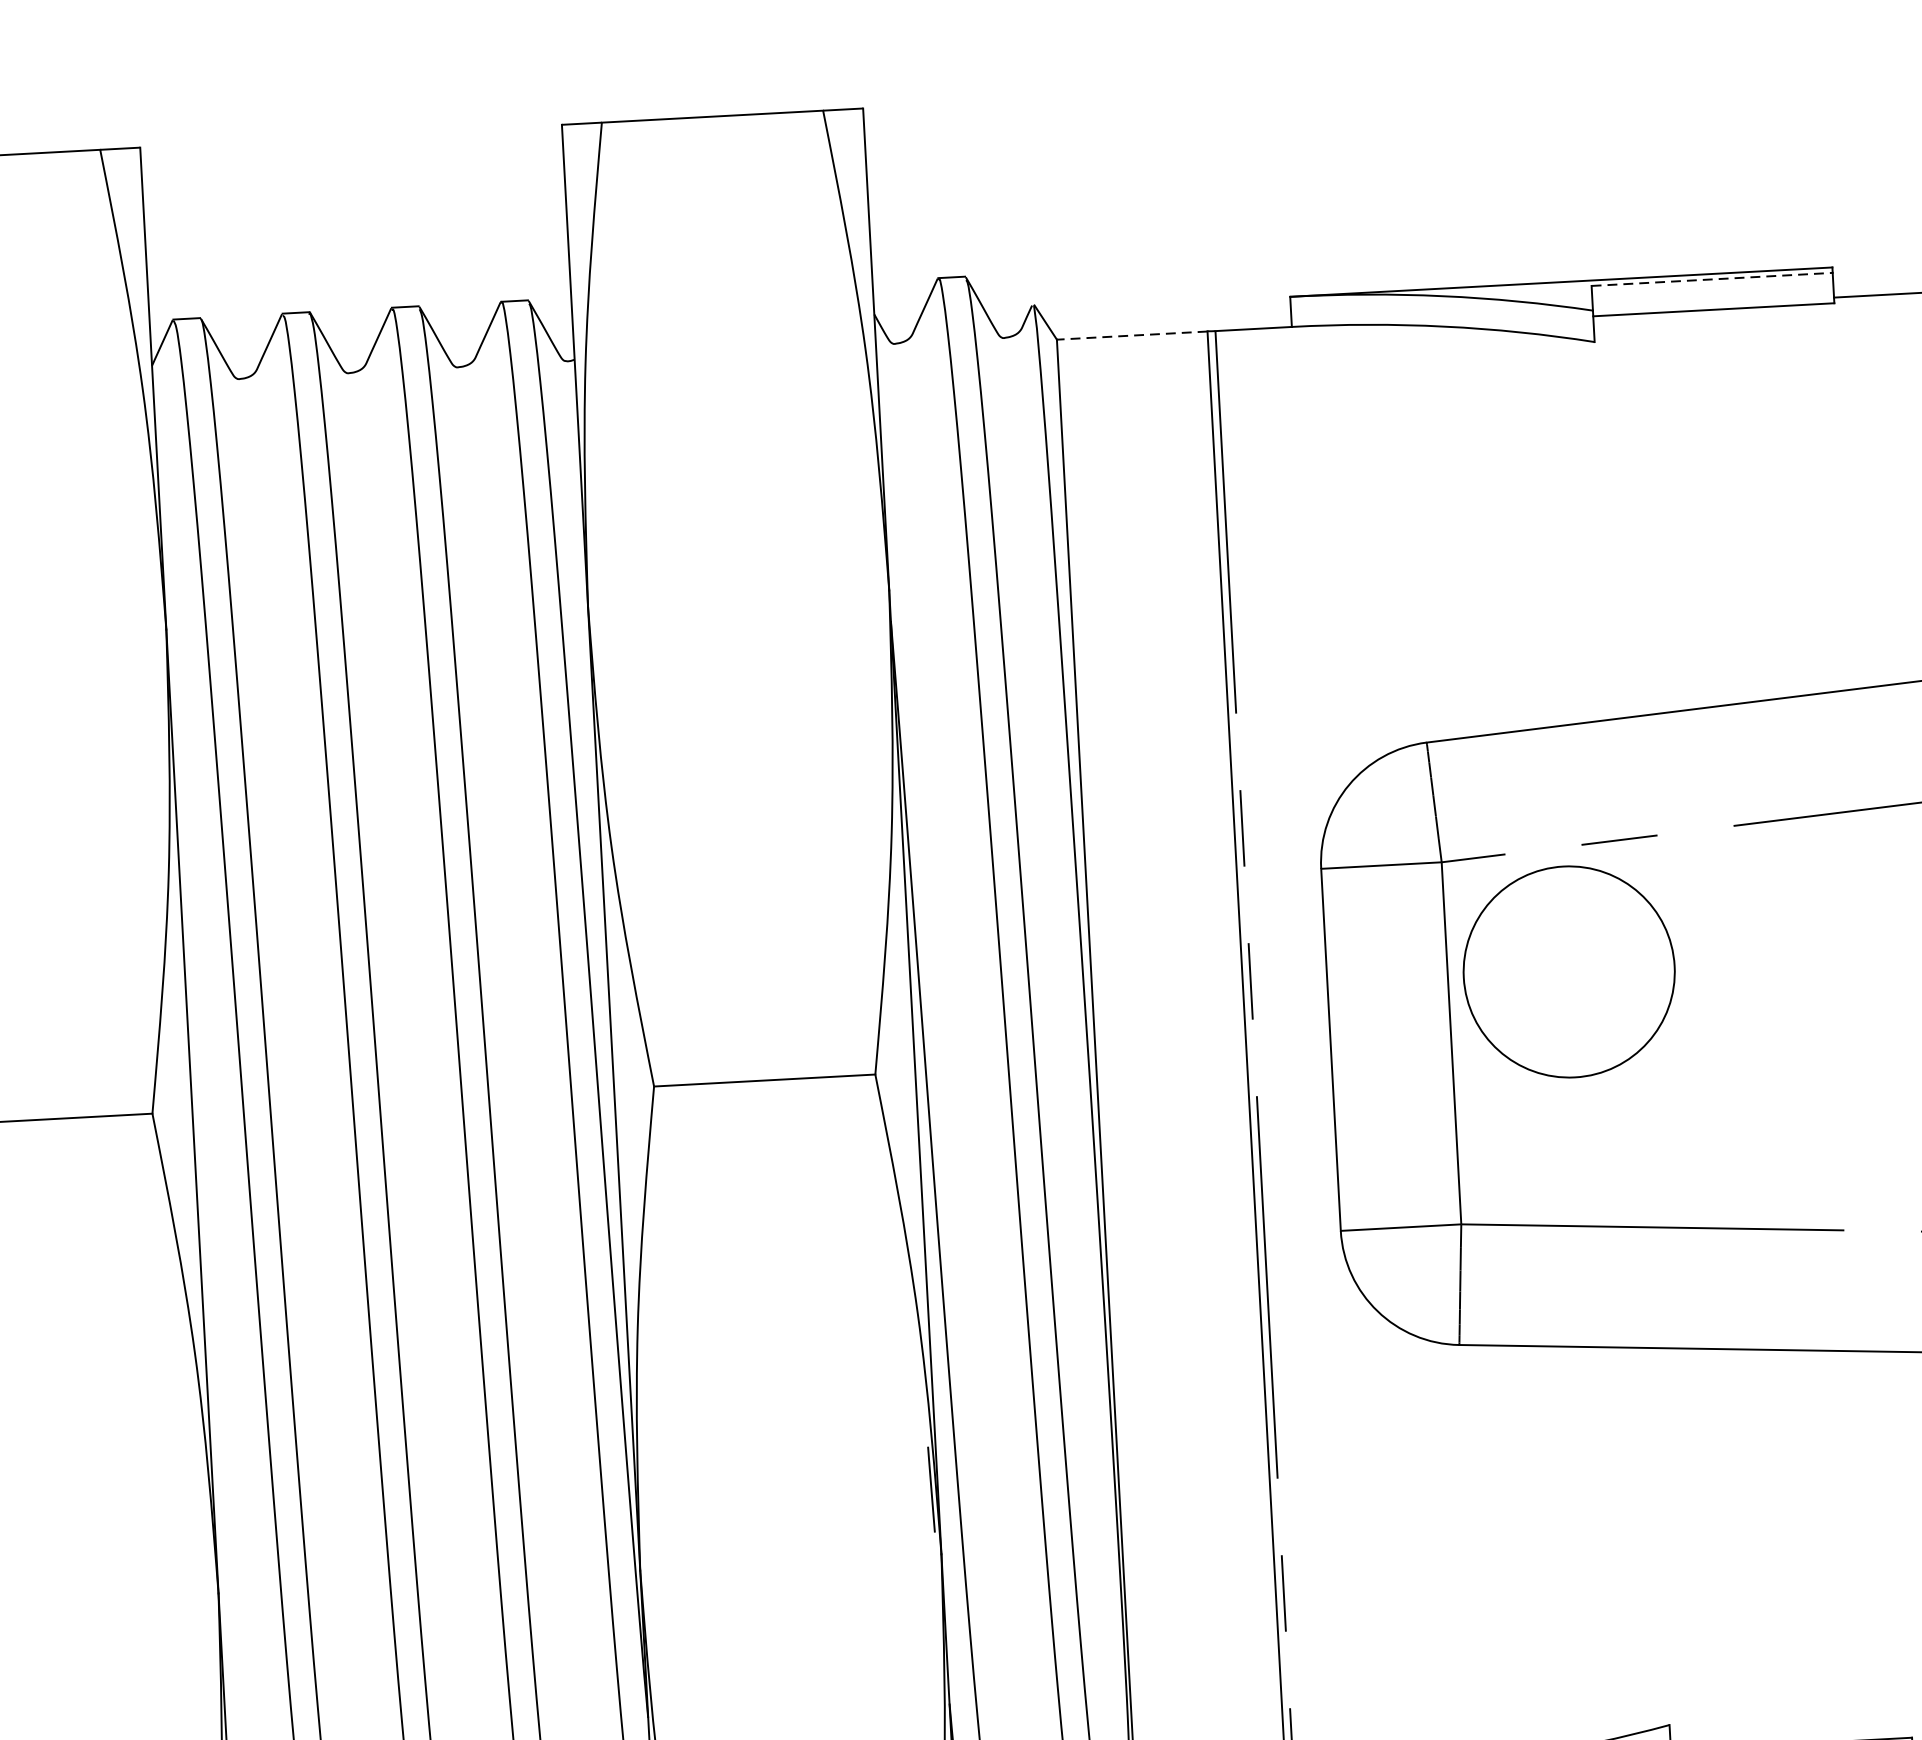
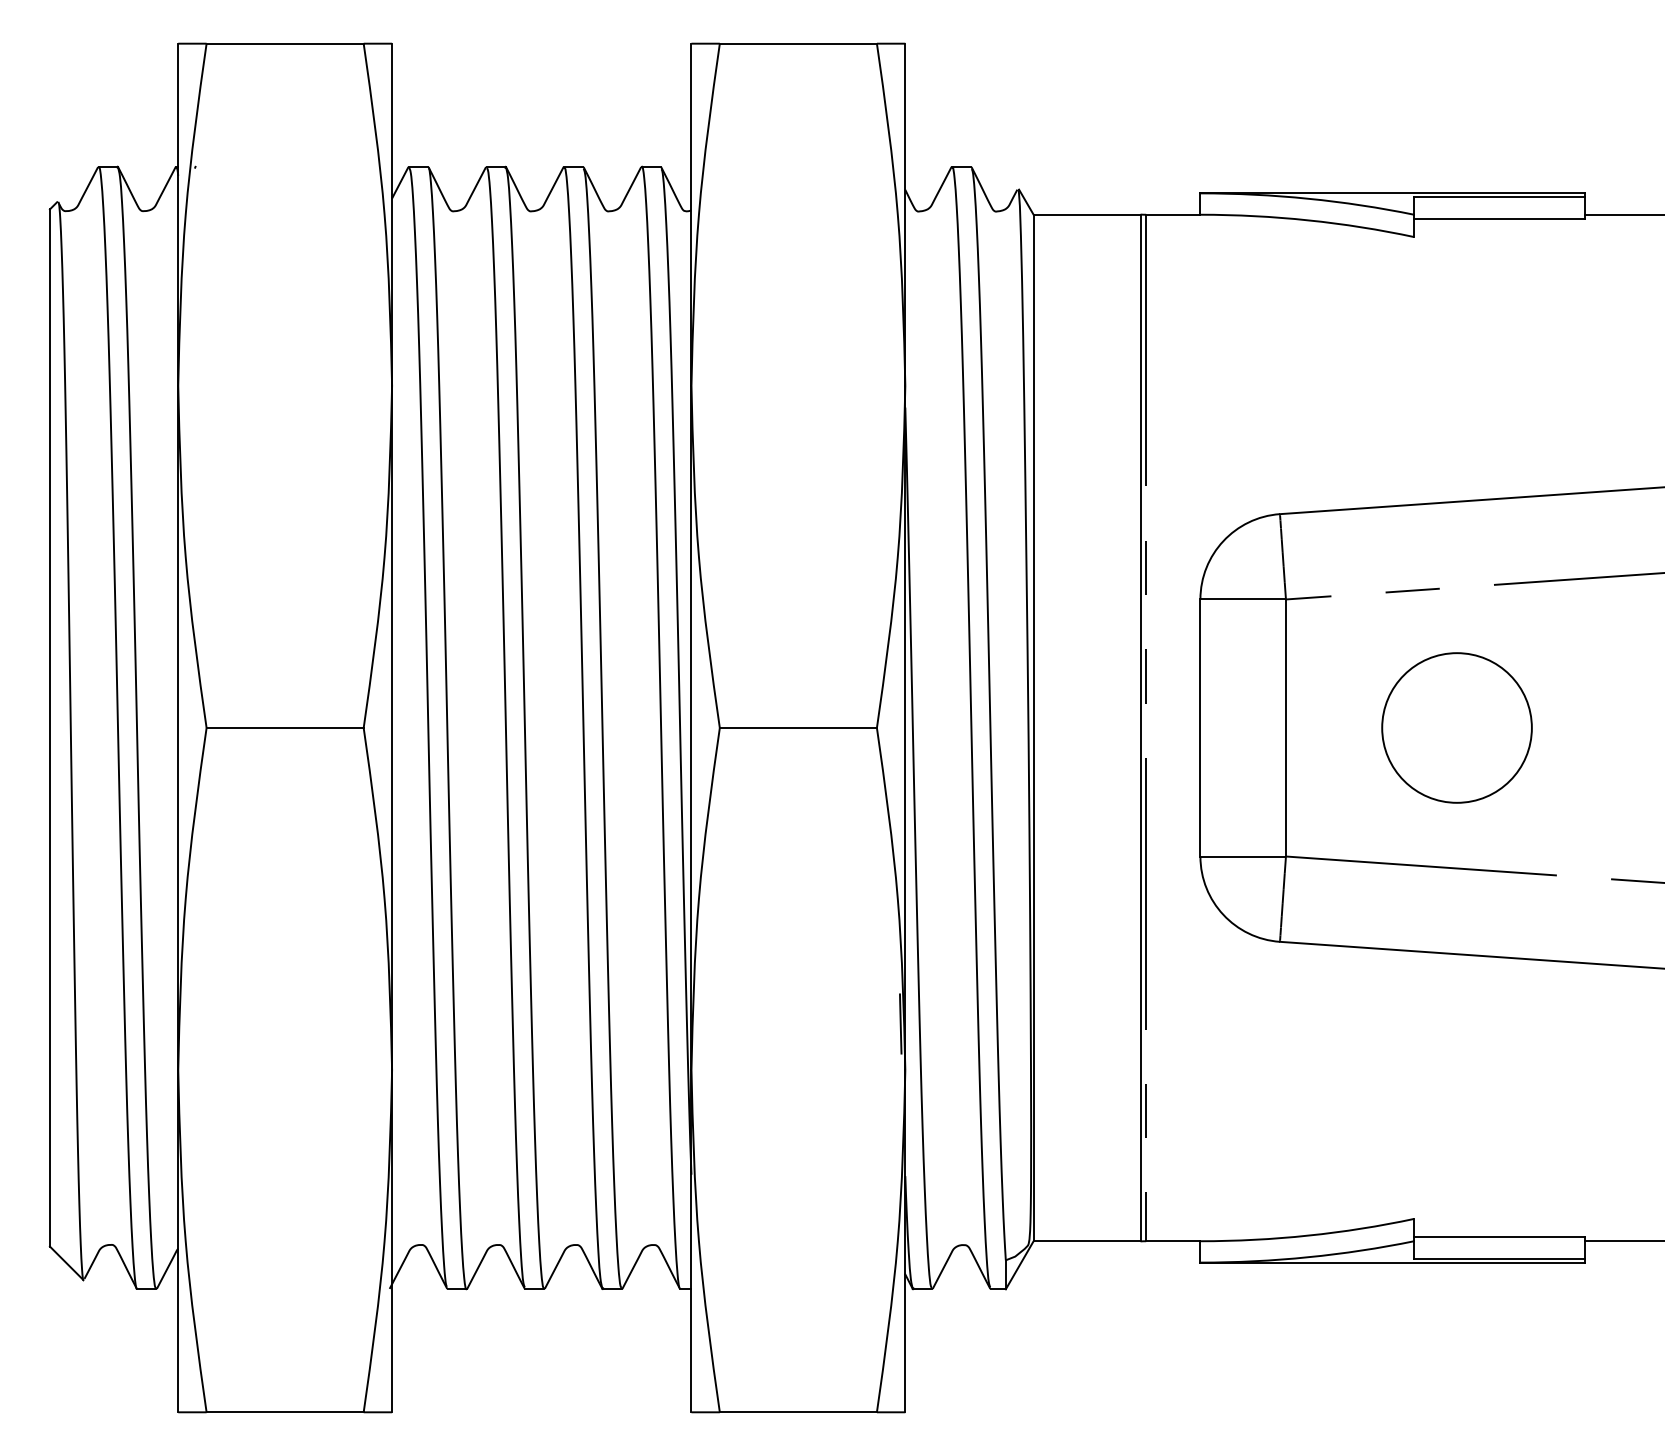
line: (1711, 279) -> (1499, 197), dashed -> solid
line: (1131, 335) -> (1086, 214), dashed -> solid
circle: (1568, 971) -> (1456, 727), moved

